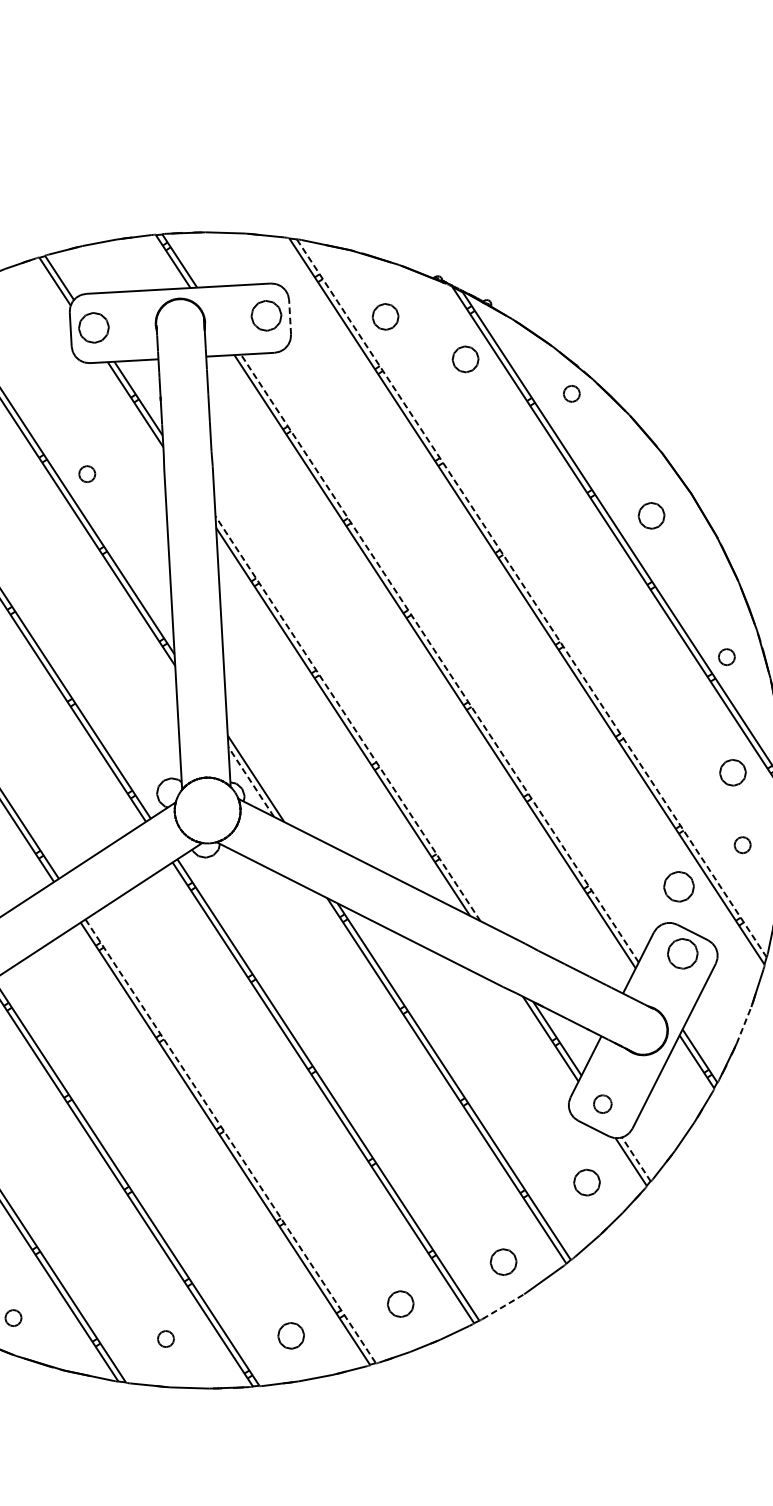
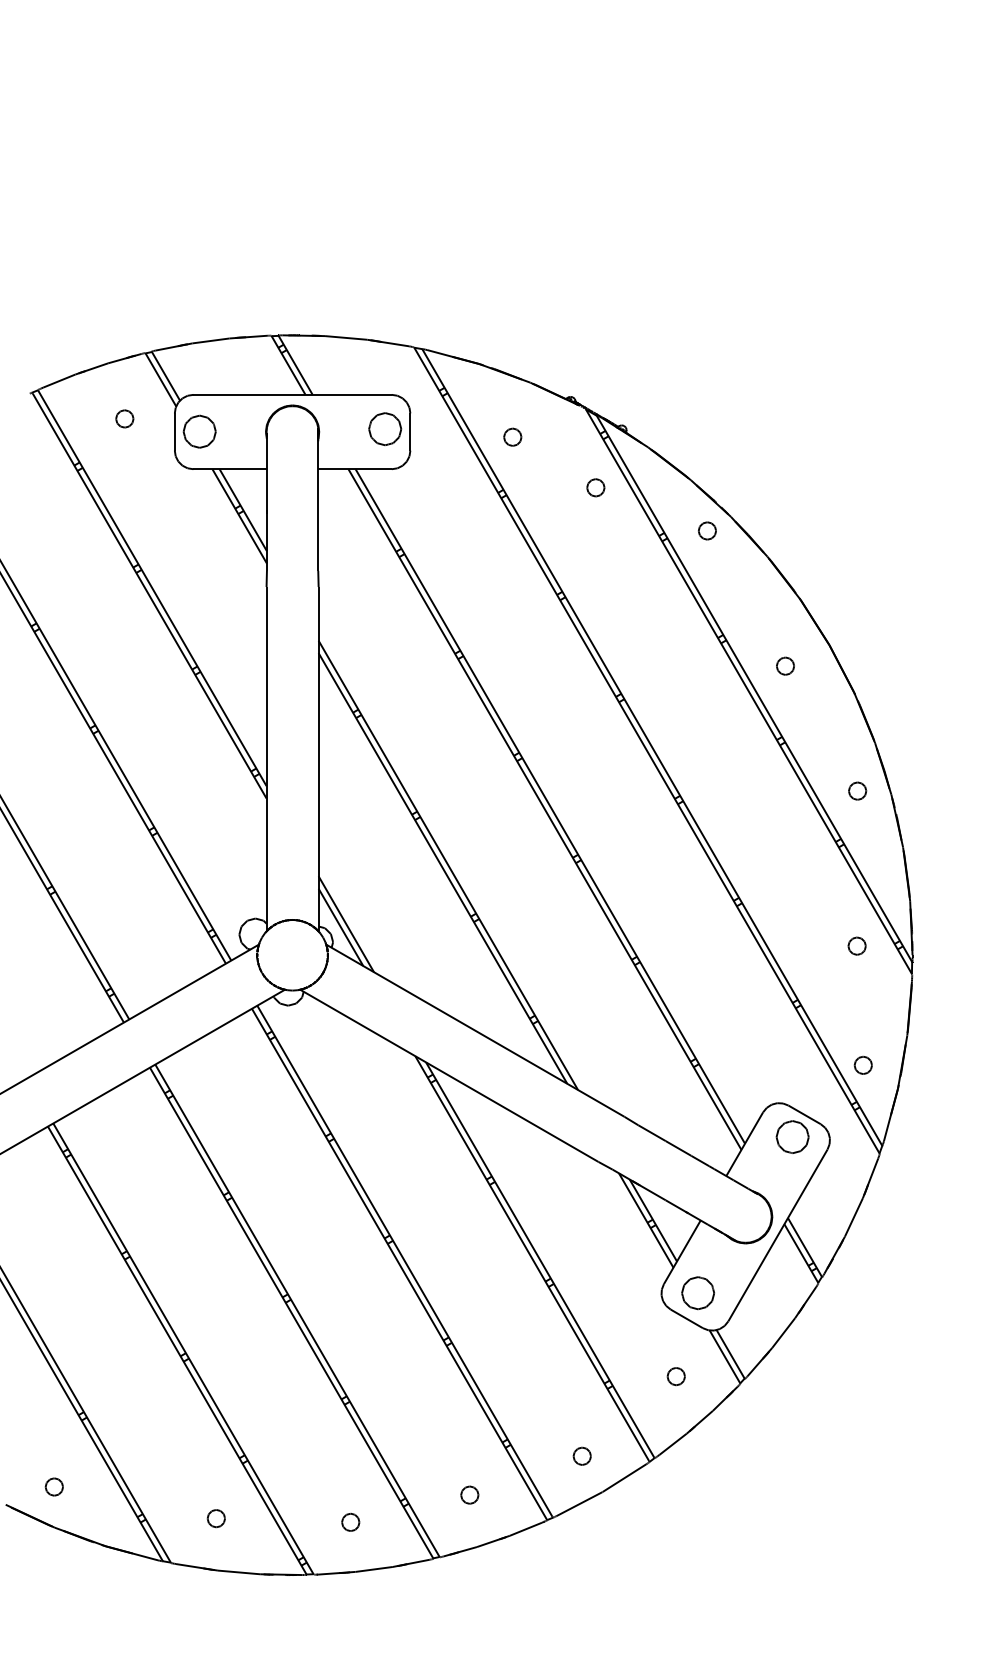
part: (385, 316) -> (512, 436), size x0.62
line: (290, 317) -> (410, 432), dashed -> solid
part: (465, 359) -> (595, 487), size x0.62
part: (86, 473) -> (124, 418), moved
part: (651, 515) -> (785, 665), size x0.62
line: (531, 598) -> (652, 747), dashed -> solid
part: (726, 656) -> (857, 790), moved
line: (440, 658) -> (550, 806), dashed -> solid
line: (348, 717) -> (448, 864), dashed -> solid
part: (732, 772) -> (856, 945), size x0.62
line: (250, 782) -> (340, 927), dashed -> solid
part: (741, 844) -> (862, 1064), moved
part: (678, 886) -> (792, 1064), removed
line: (744, 1024) -> (854, 1216), dashed -> solid
part: (602, 1104) -> (697, 1293), size x1.67
line: (230, 1141) -> (297, 1310), dashed -> solid
line: (636, 1159) -> (730, 1354), dashed -> solid
part: (586, 1182) -> (675, 1376), size x0.62
part: (502, 1261) -> (581, 1455), size x0.62
part: (400, 1303) -> (469, 1494), size x0.62
line: (503, 1307) -> (579, 1504), dashed -> solid
part: (291, 1334) -> (350, 1521), size x0.62

